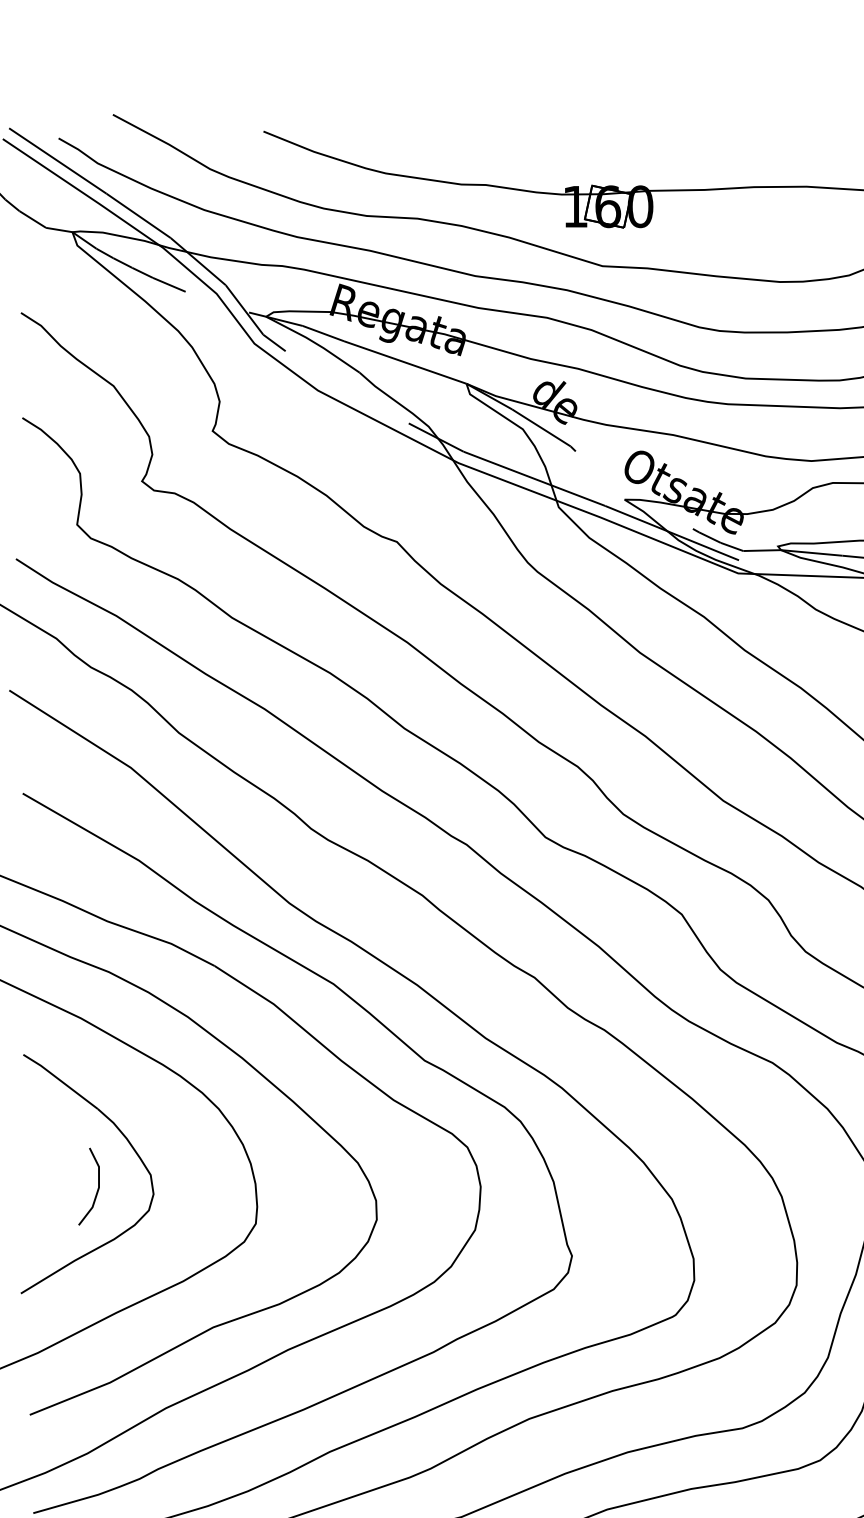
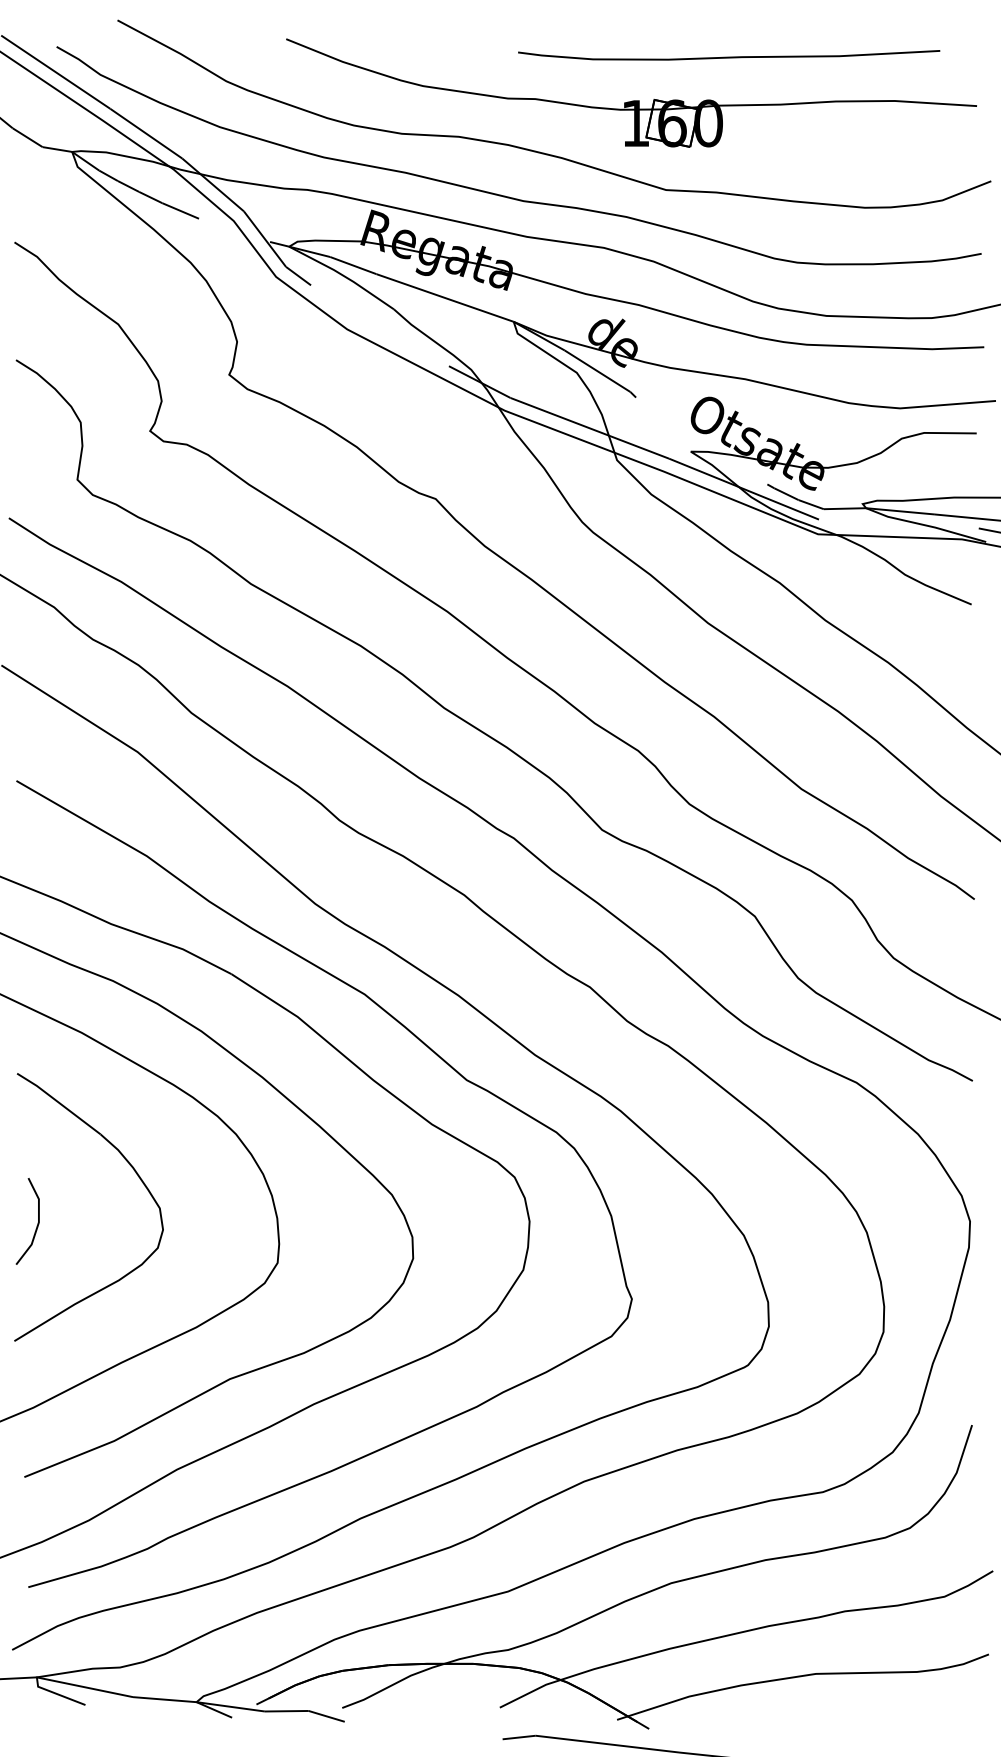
curve: (659, 146) -> (729, 56), added
line: (97, 1187) -> (37, 1222), moved

